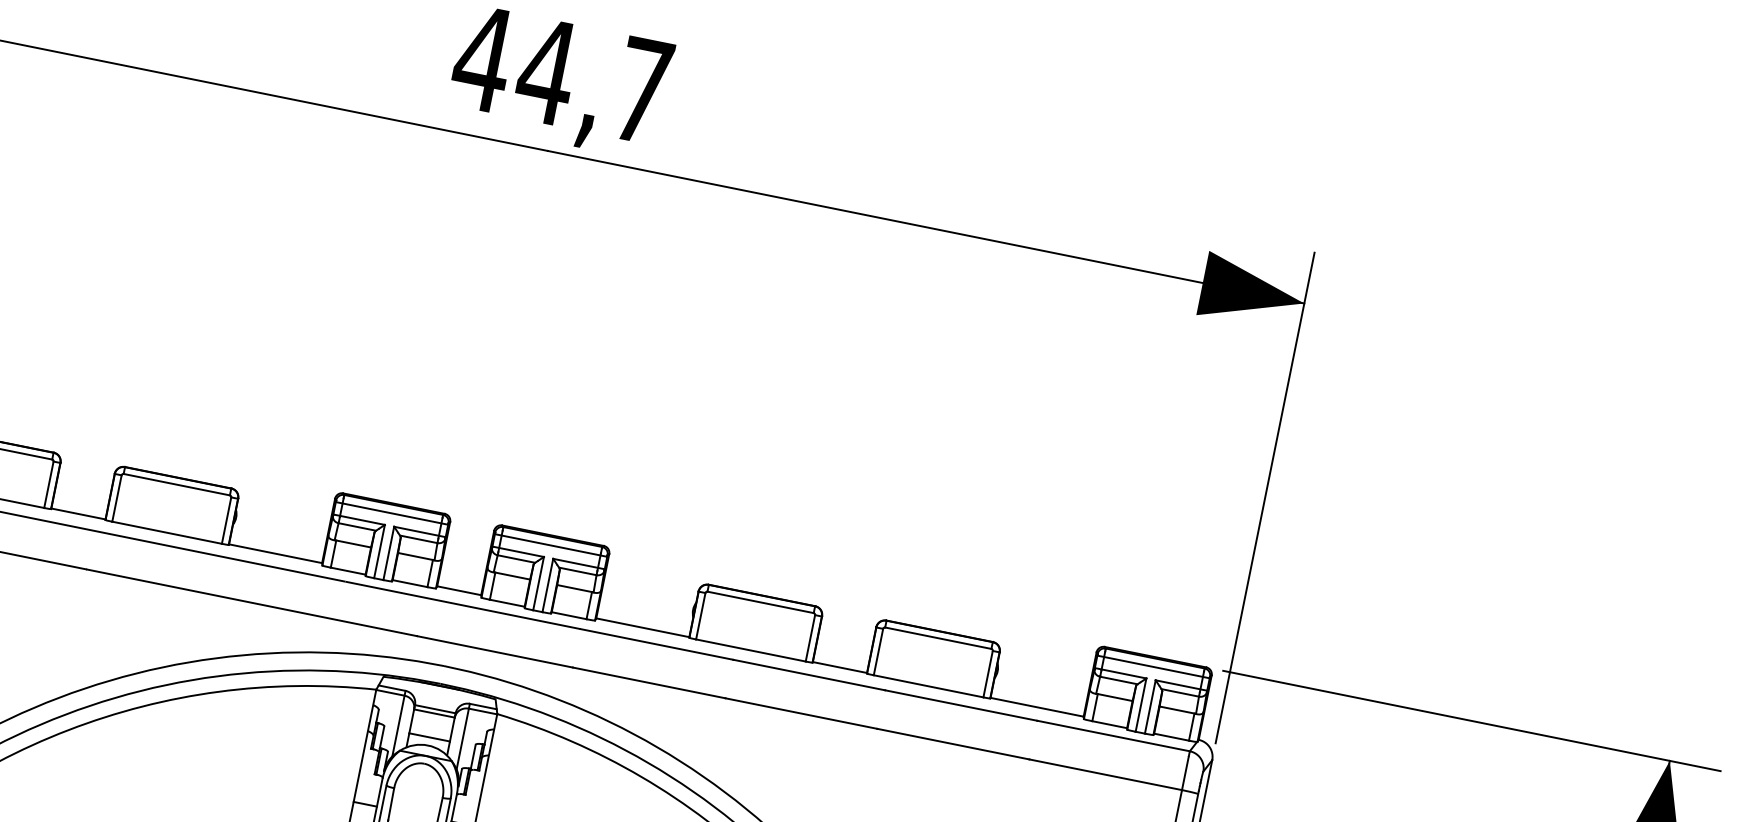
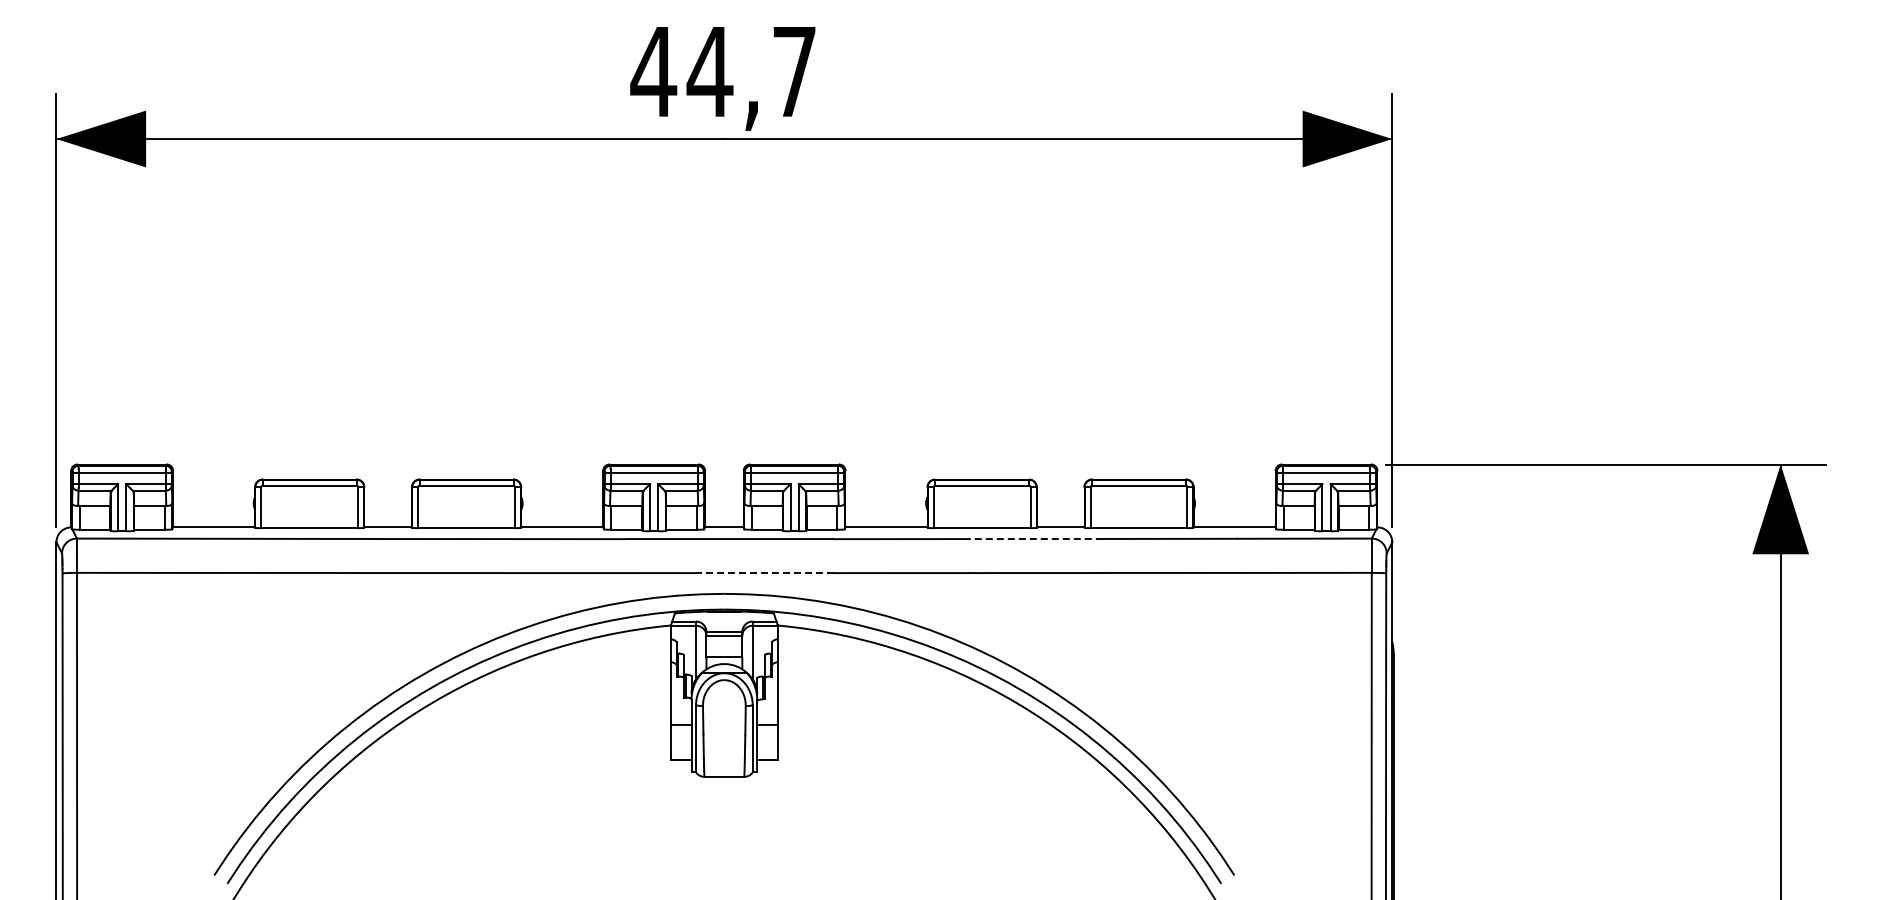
line: (495, 652) -> (765, 573), solid -> dashed
line: (808, 675) -> (1035, 539), solid -> dashed

